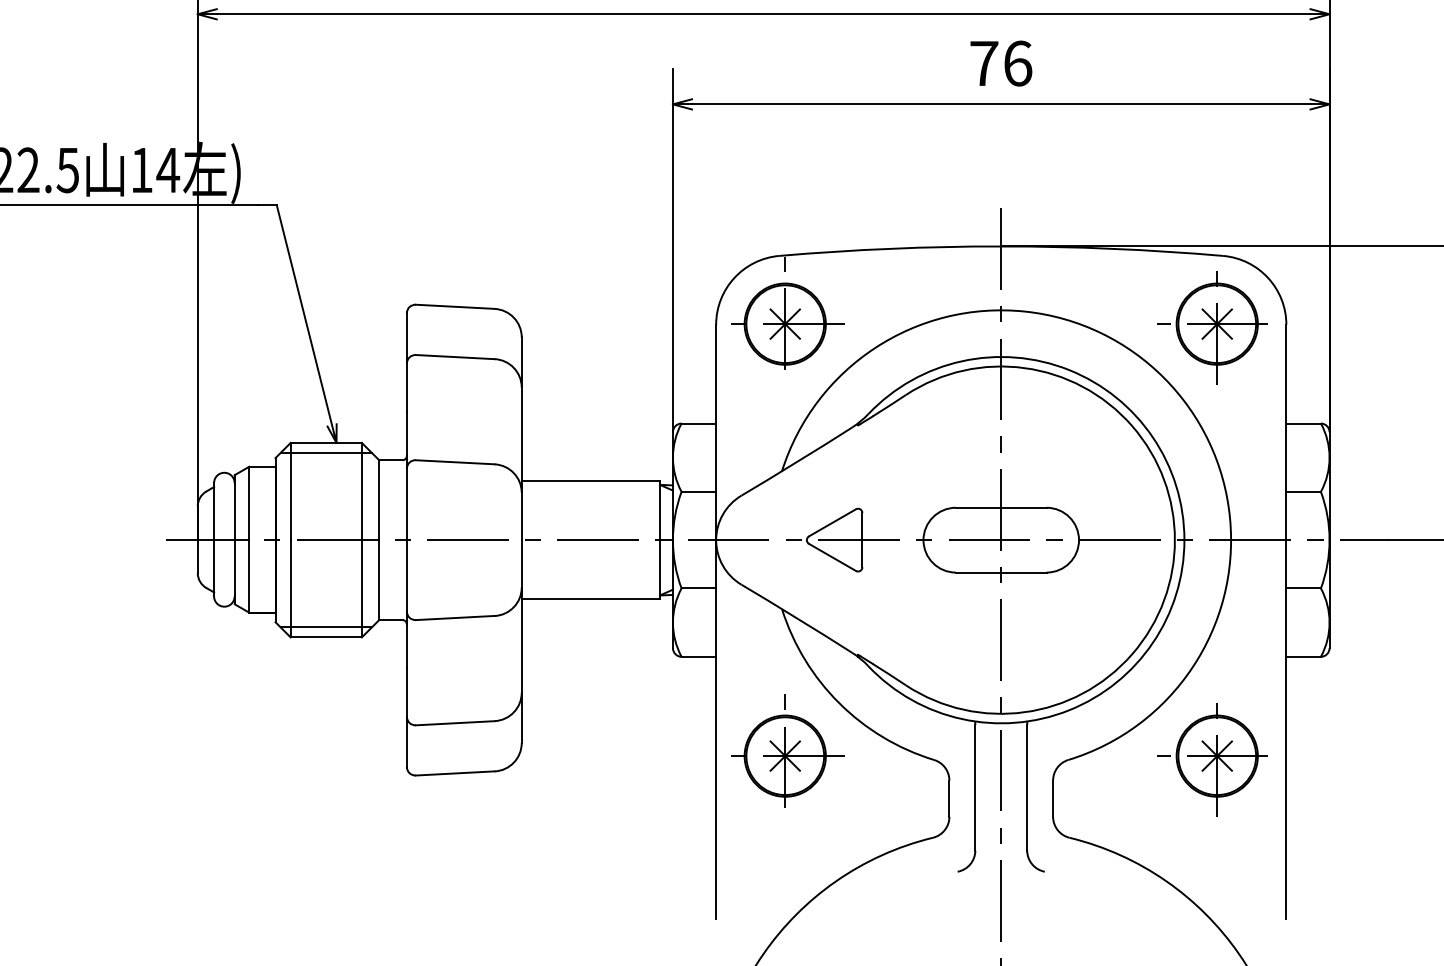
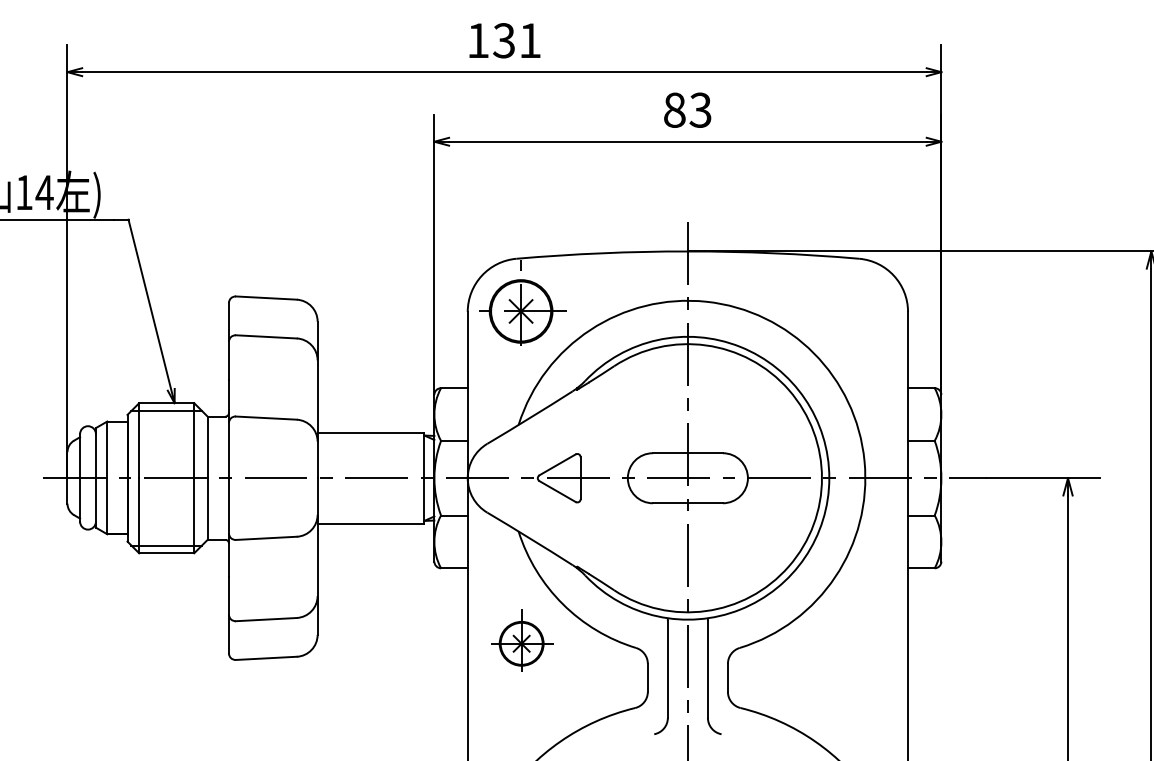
text: (1000, 62) -> (687, 109), 76 -> 83
part: (1211, 326) -> (850, 313), removed
part: (787, 750) -> (522, 640), size x0.7
part: (1211, 759) -> (850, 647), removed

